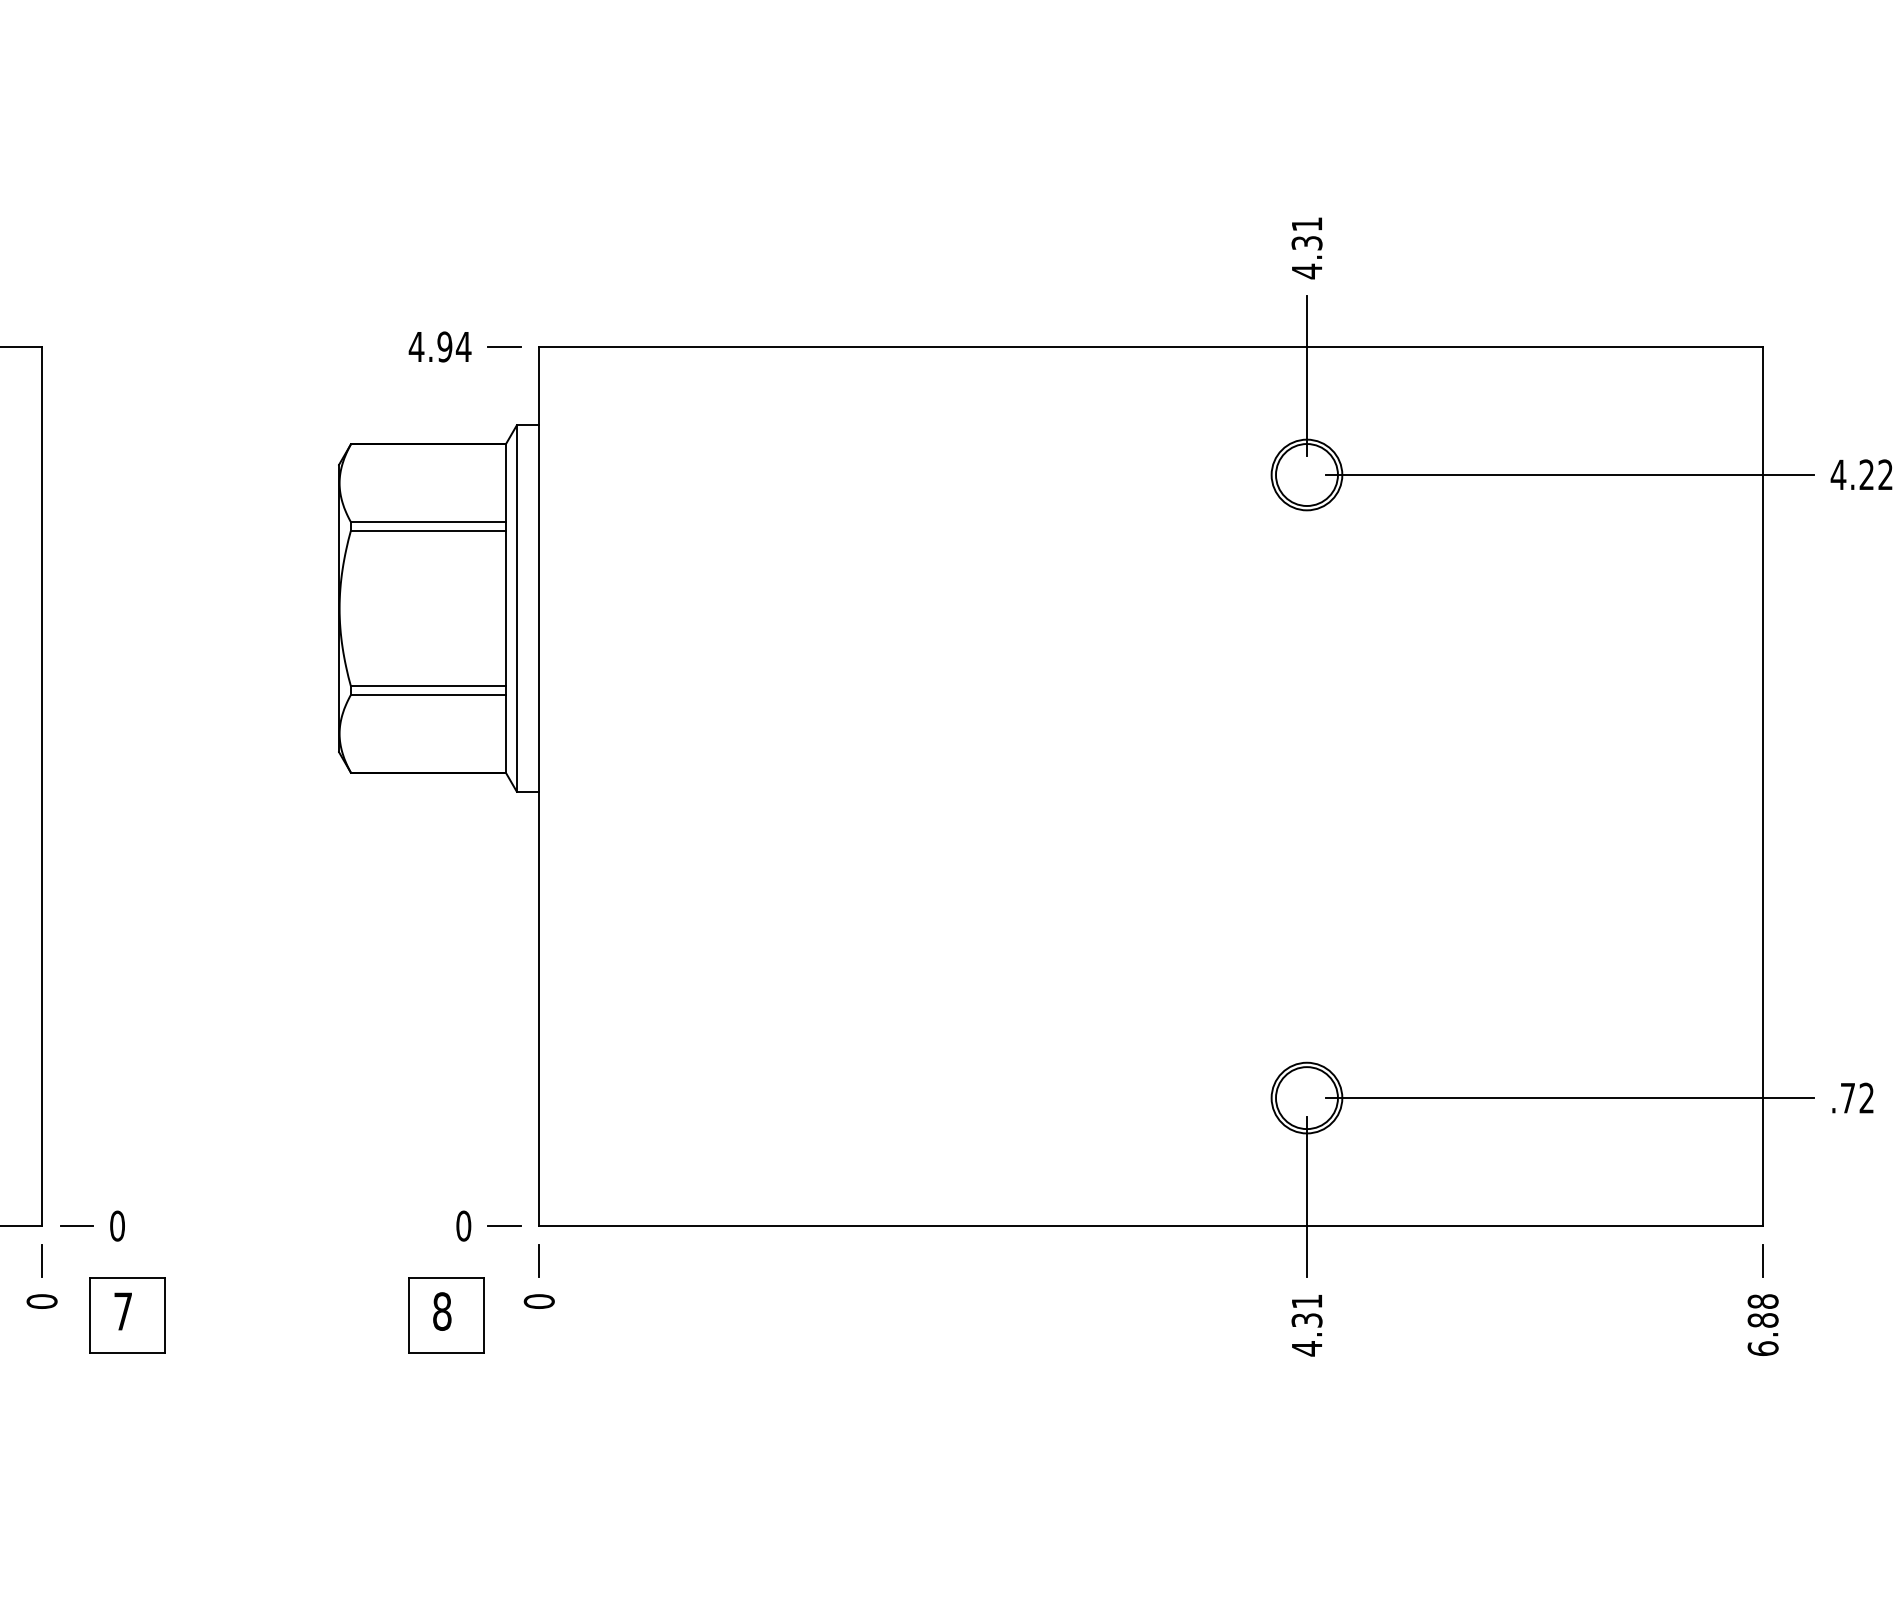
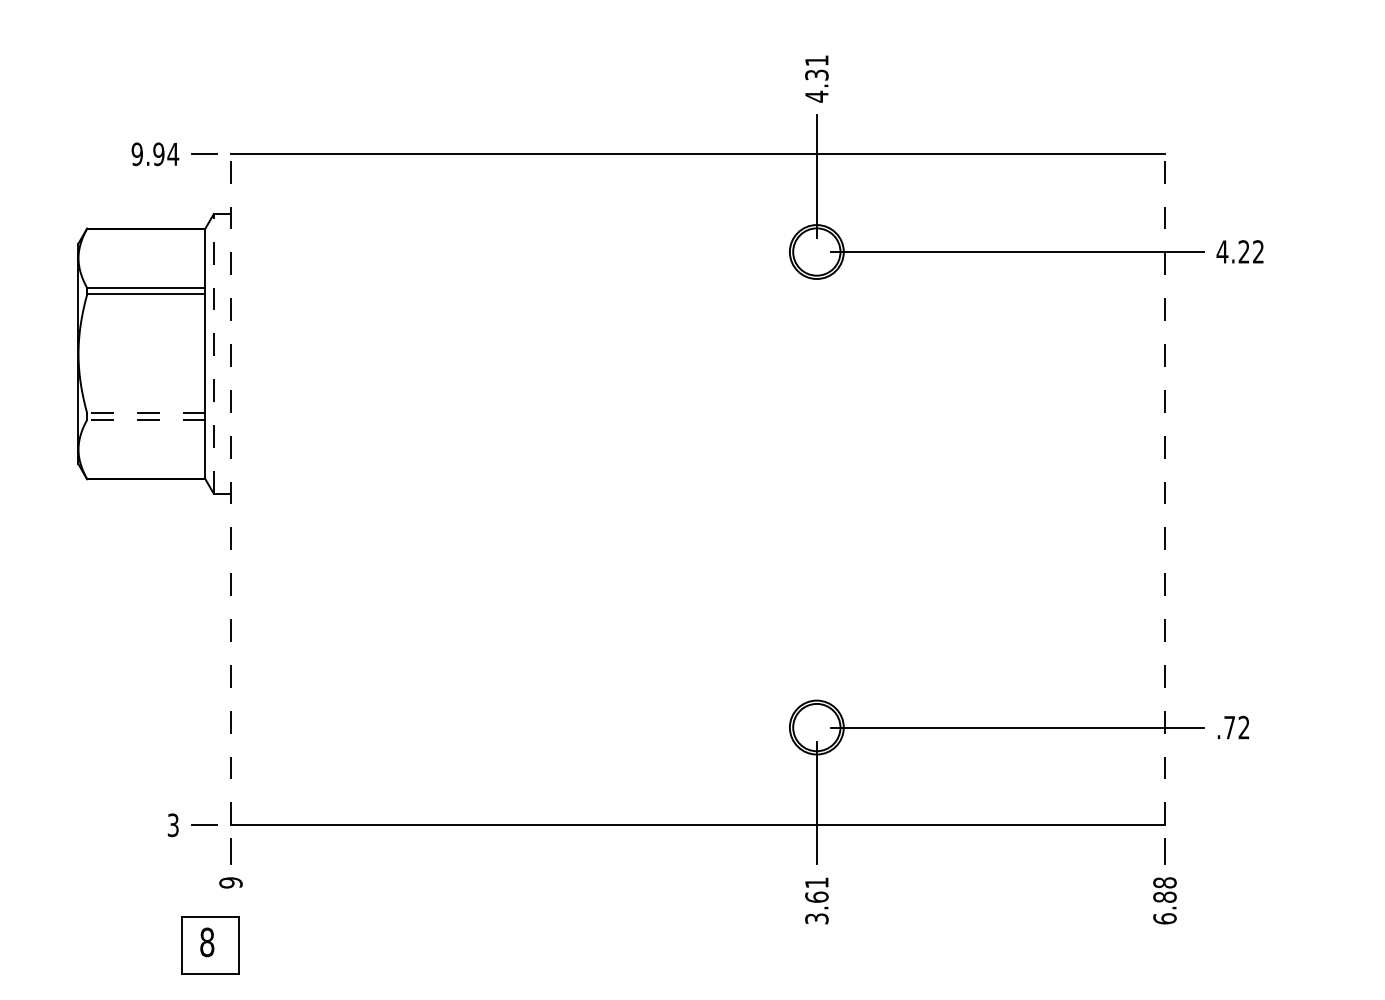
text: (416, 346) -> (137, 153), 4.94 -> 9.94
line: (516, 608) -> (213, 353), solid -> dashed
line: (427, 686) -> (145, 413), solid -> dashed
line: (427, 694) -> (145, 419), solid -> dashed
line: (539, 786) -> (231, 489), solid -> dashed
line: (1763, 786) -> (1165, 489), solid -> dashed
text: (463, 1225) -> (173, 824), 0 -> 3
text: (539, 1301) -> (231, 882), 0 -> 9
part: (446, 1315) -> (210, 945), moved
text: (1306, 1334) -> (816, 907), 4.31 -> 3.61

